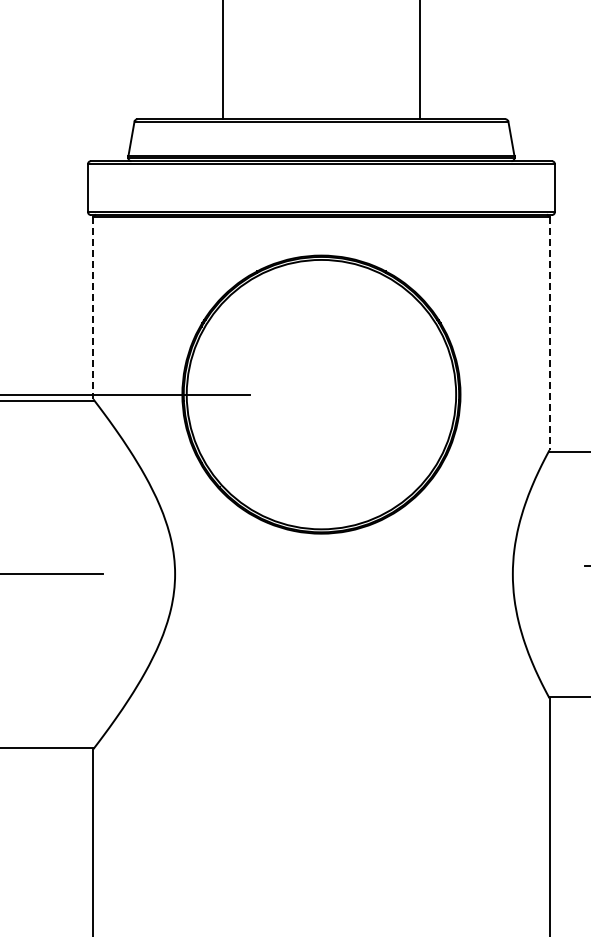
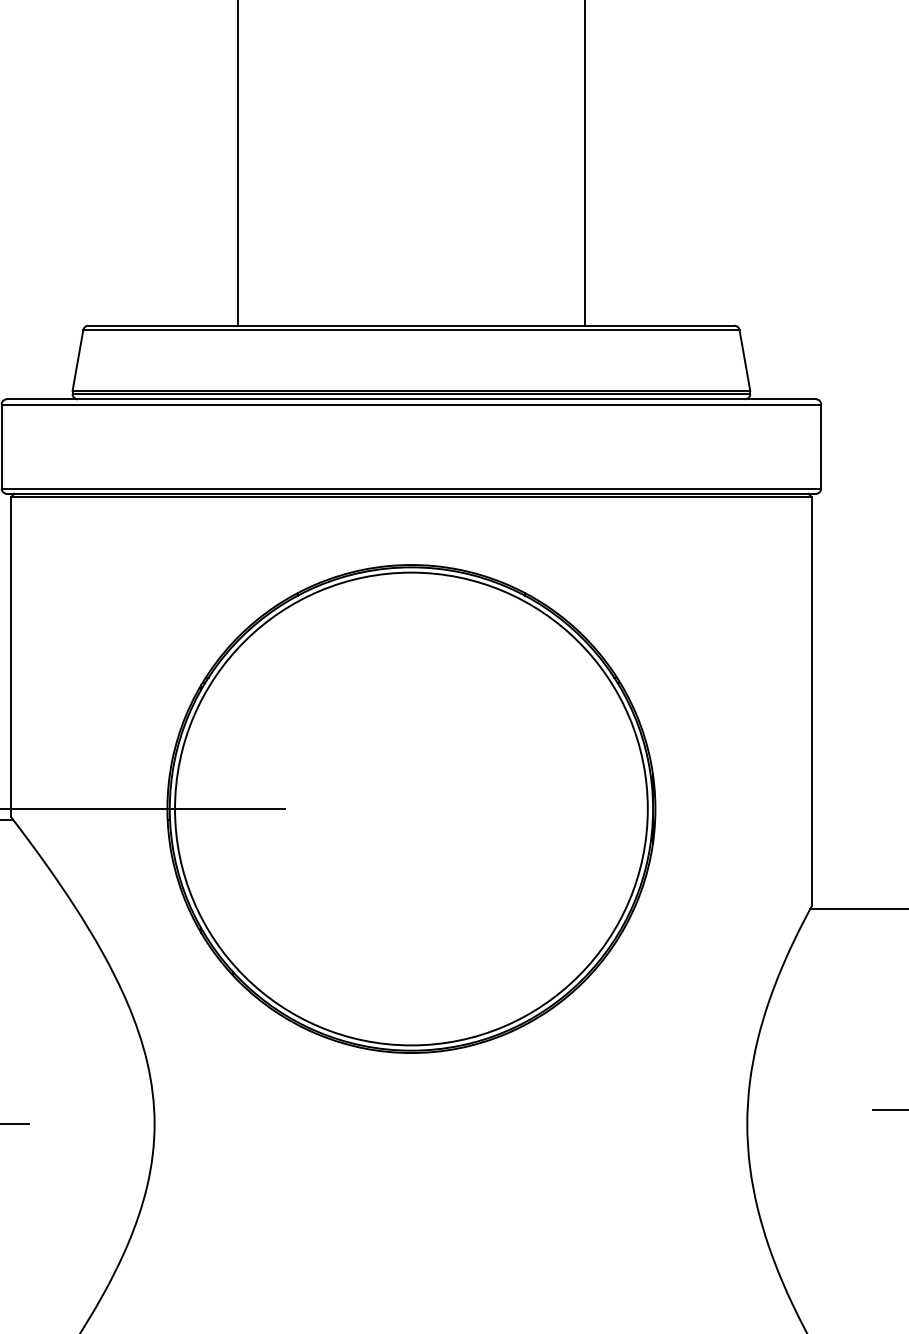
line: (93, 308) -> (11, 657), dashed -> solid
line: (549, 333) -> (811, 701), dashed -> solid

